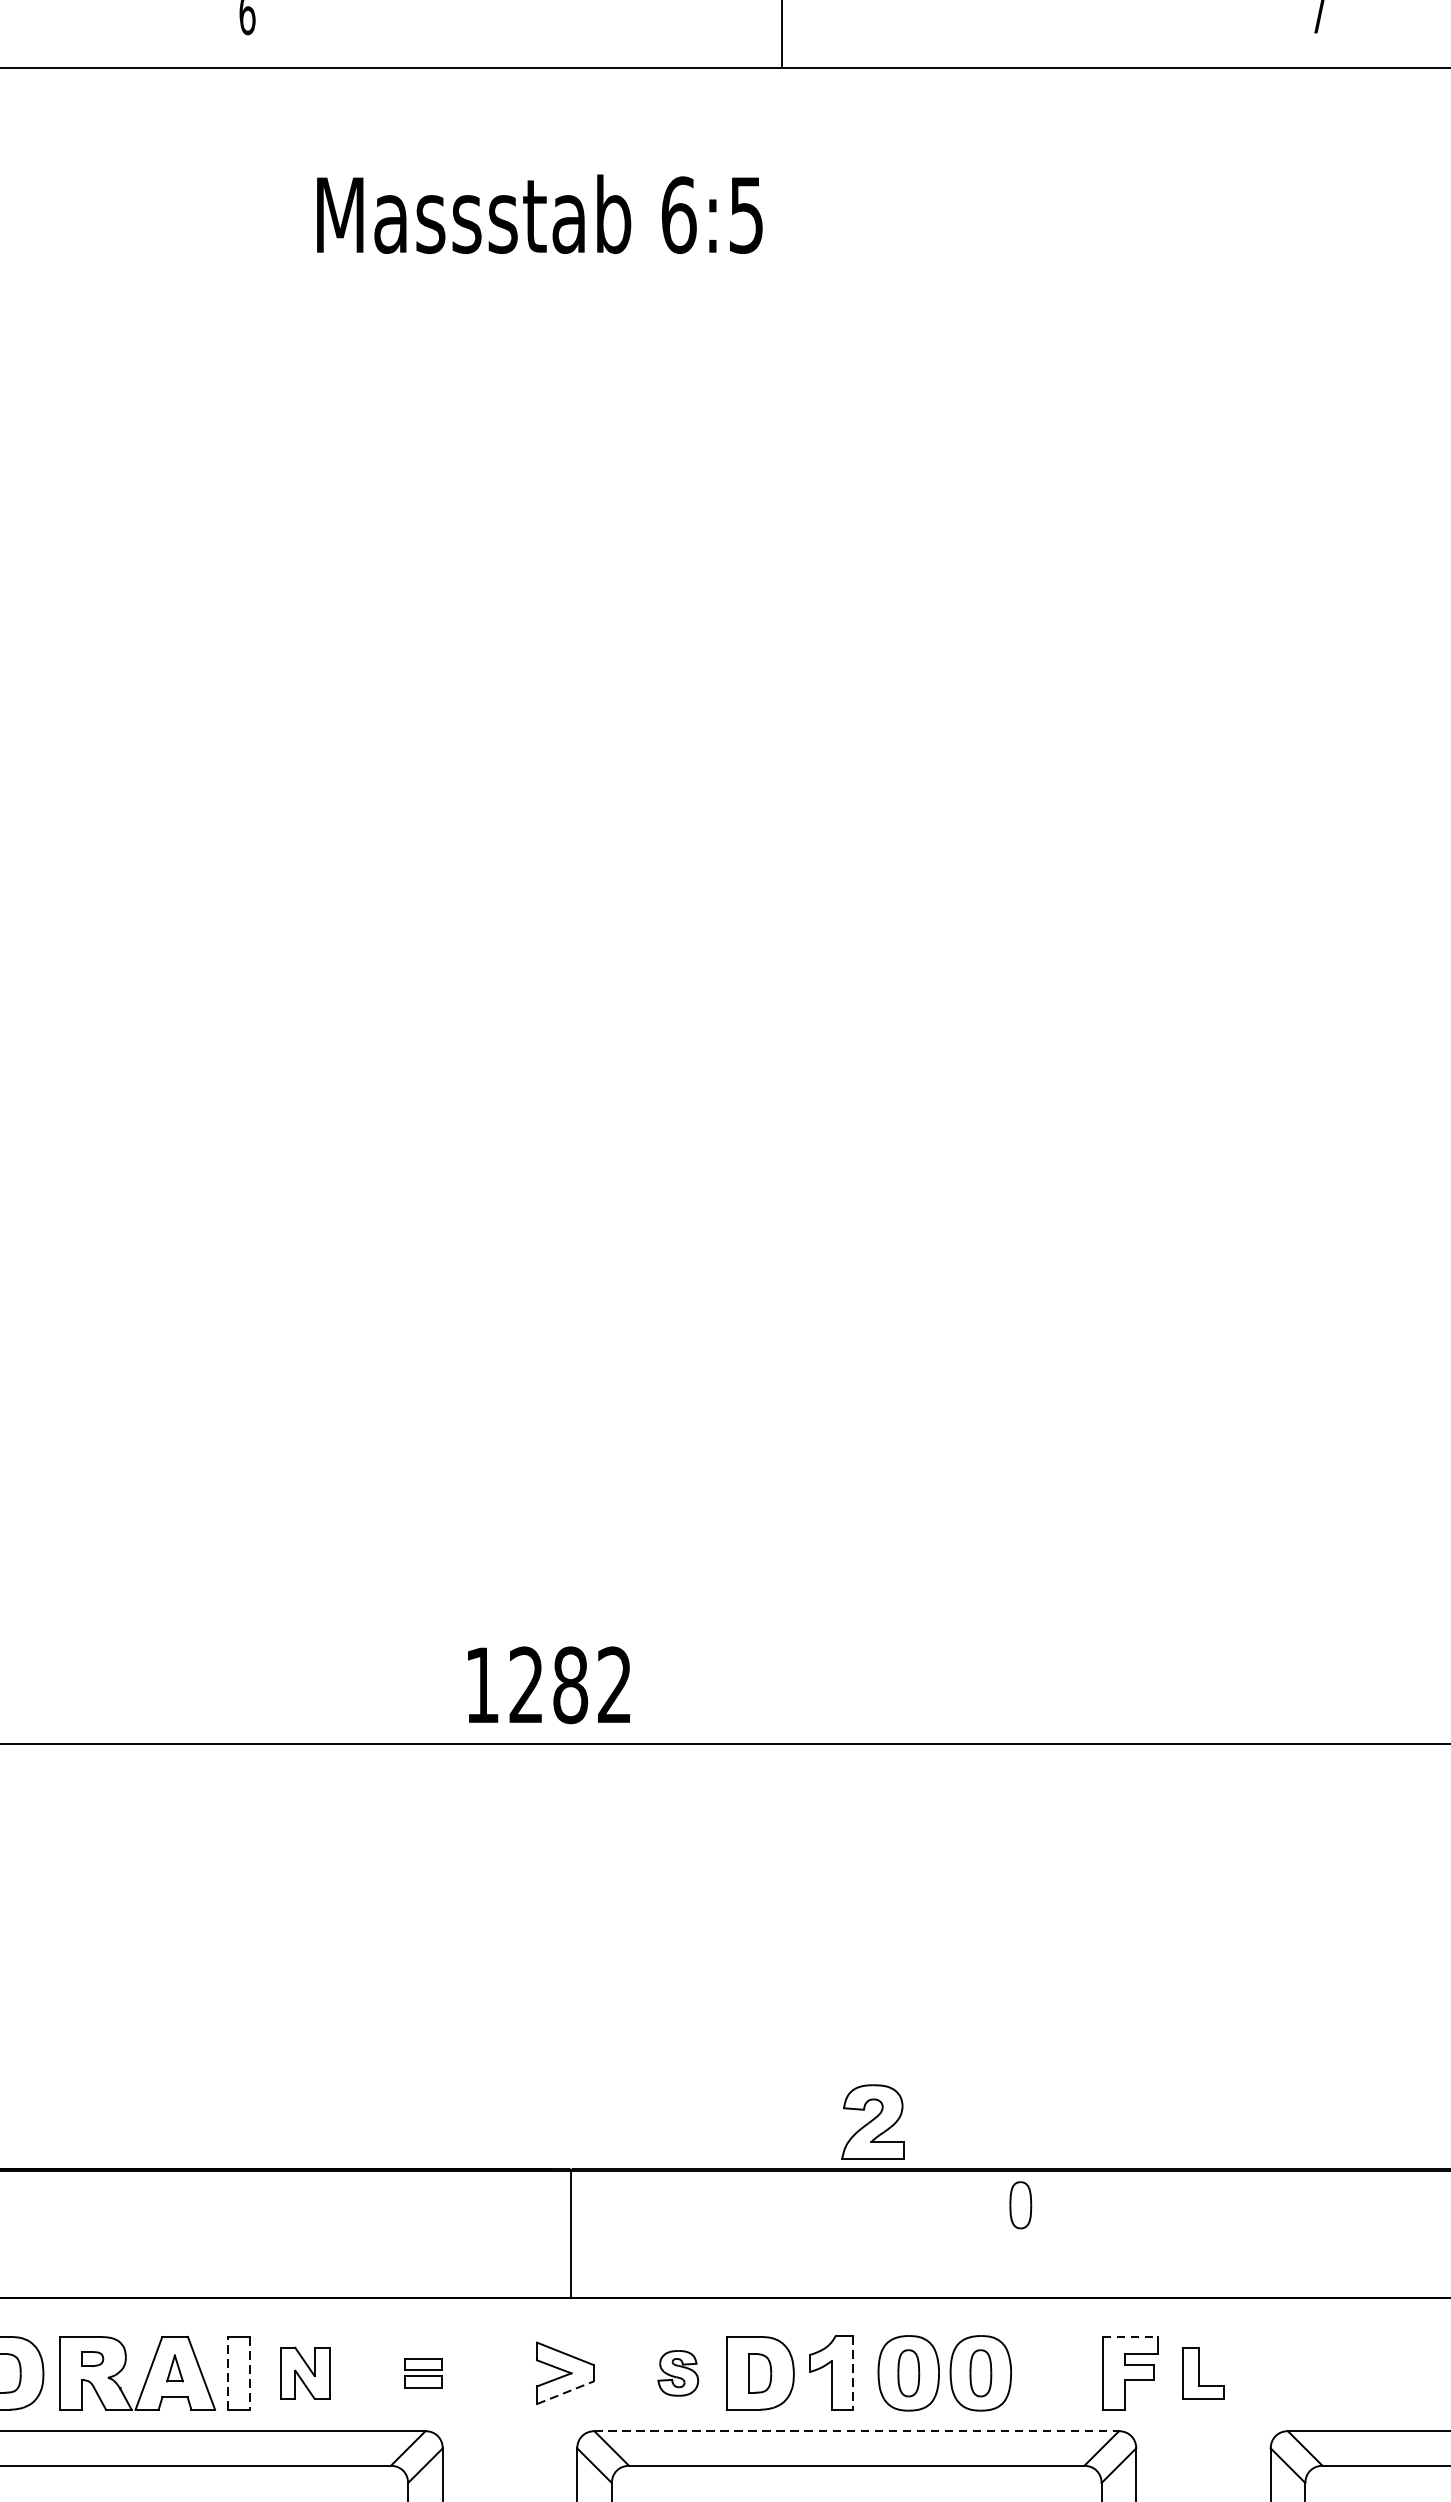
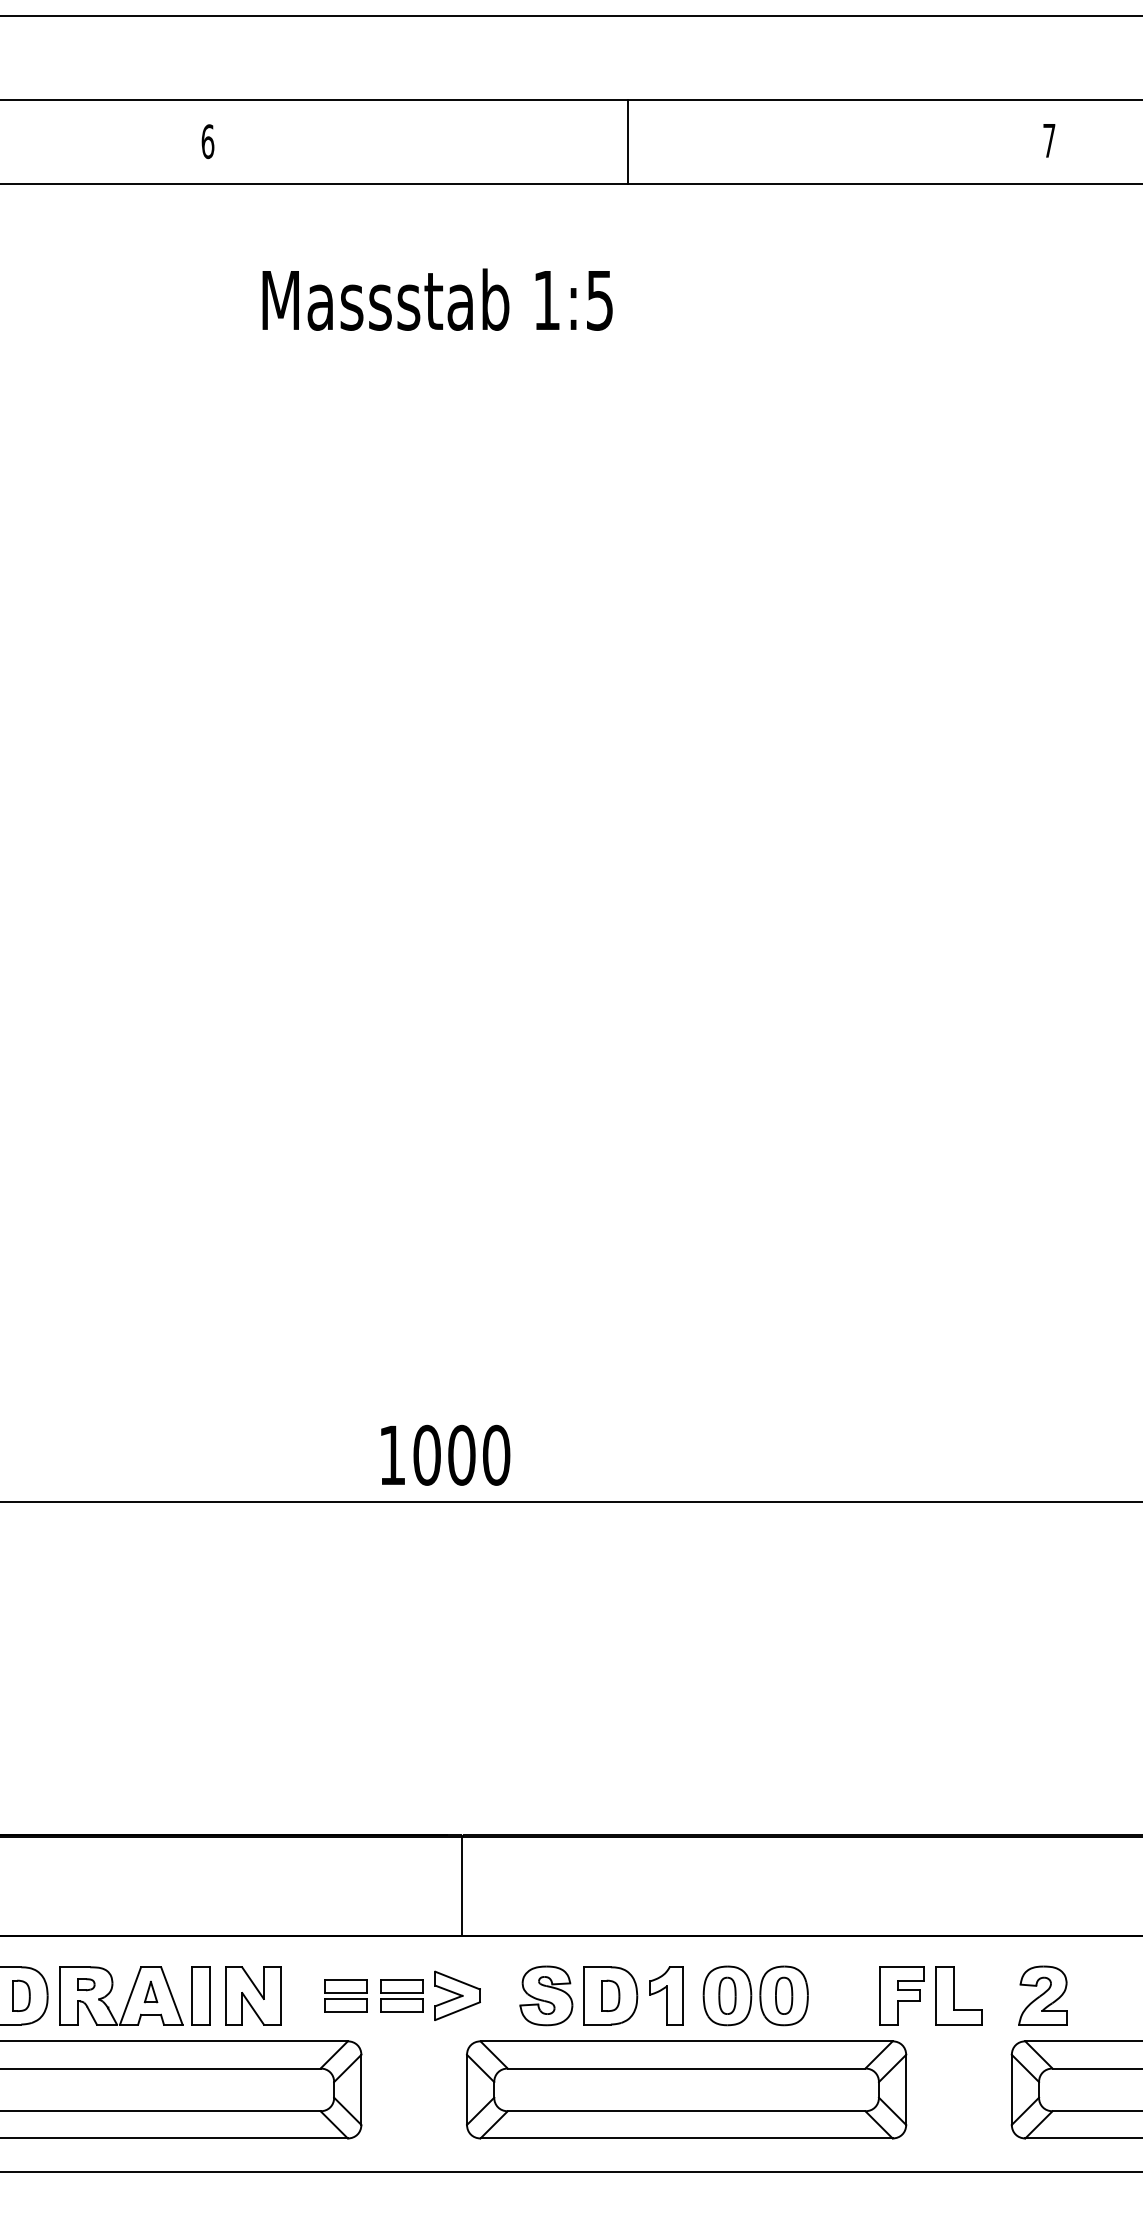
text: (678, 215) -> (546, 300), 6:5 -> 1:5
text: (570, 1684) -> (461, 1454), 1282 -> 1000
part: (871, 2122) -> (1042, 1995), moved
part: (1020, 2204) -> (815, 1863), removed
line: (1130, 2337) -> (901, 1967), dashed -> solid
line: (227, 2372) -> (192, 1995), dashed -> solid
line: (250, 2372) -> (210, 1995), dashed -> solid
part: (305, 2372) -> (253, 1995), size x1.43
part: (422, 2372) -> (345, 1995), size x1.43
part: (493, 2372) -> (401, 1995), added
part: (678, 2372) -> (546, 1995), size x1.67
line: (852, 2372) -> (683, 1995), dashed -> solid
part: (1202, 2372) -> (958, 1995), size x1.43
line: (566, 2391) -> (458, 2010), dashed -> solid
line: (857, 2431) -> (687, 2041), dashed -> solid

